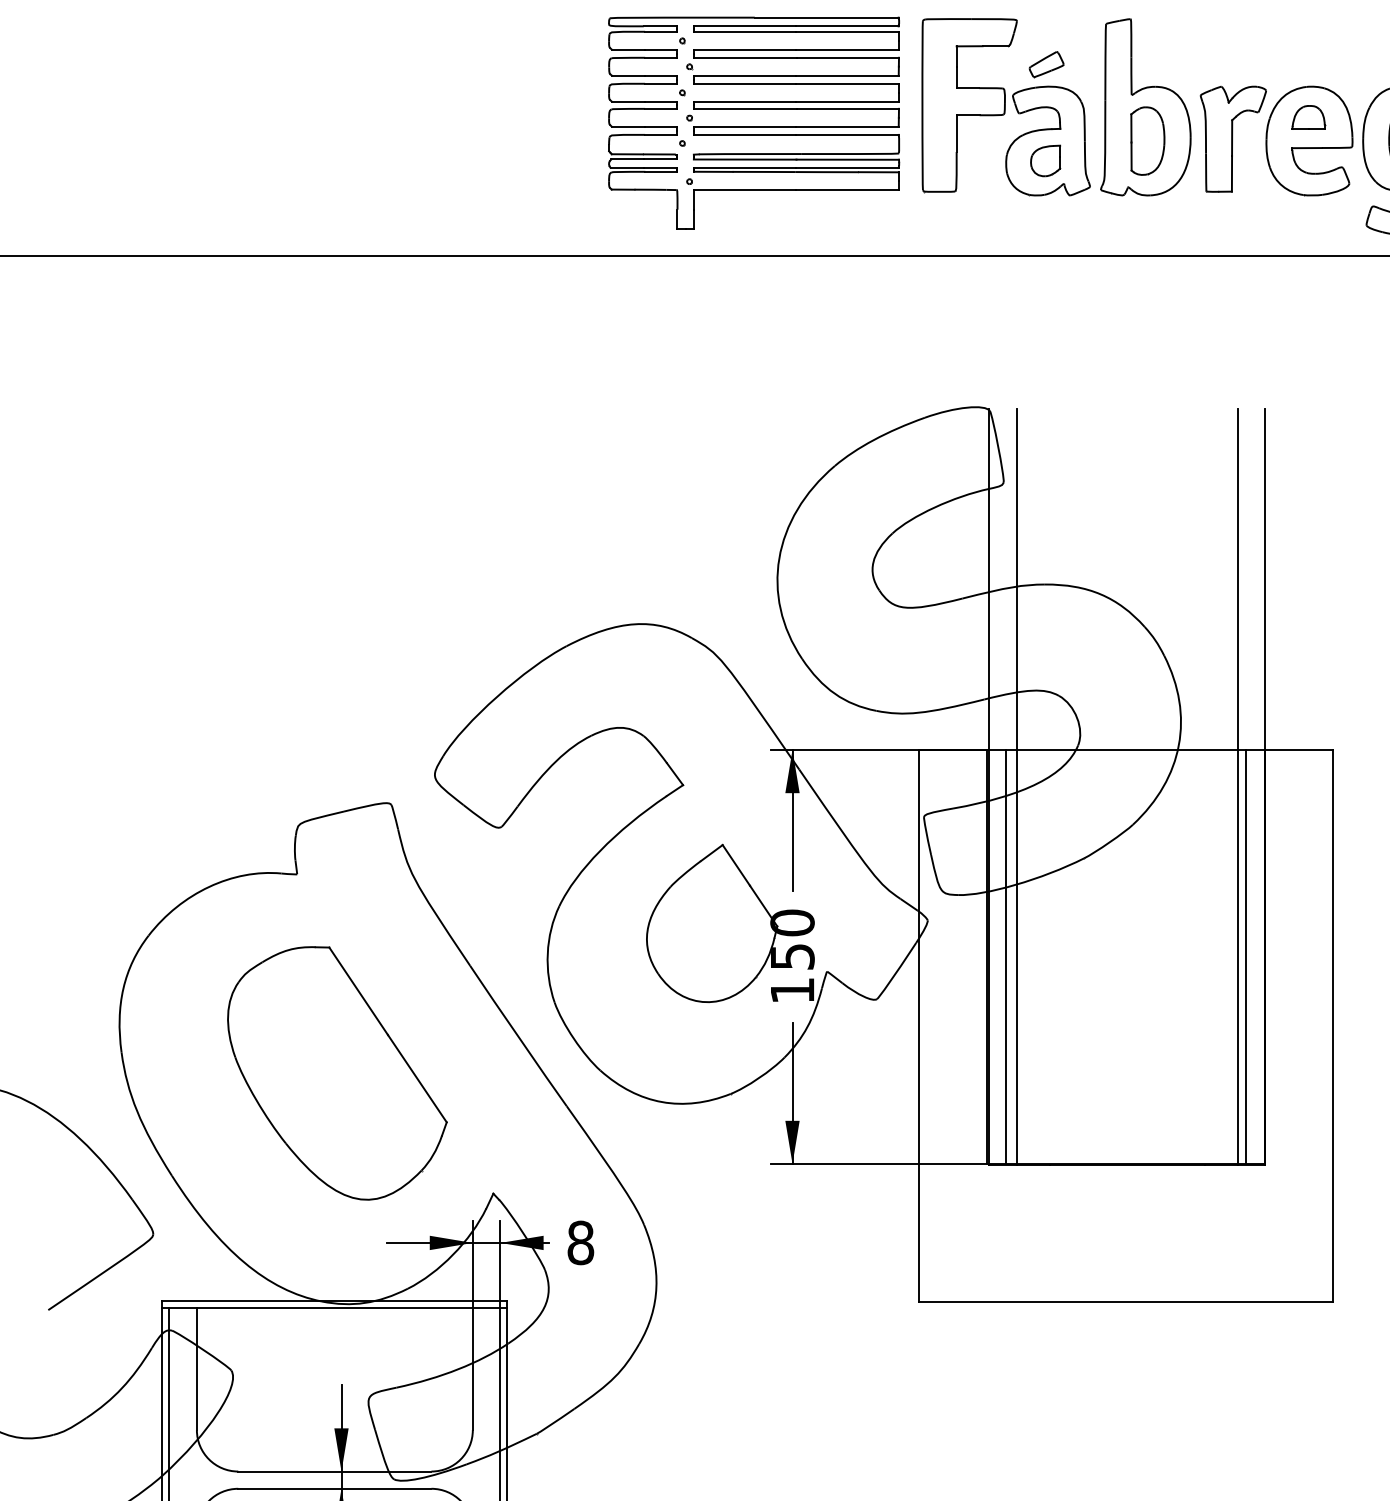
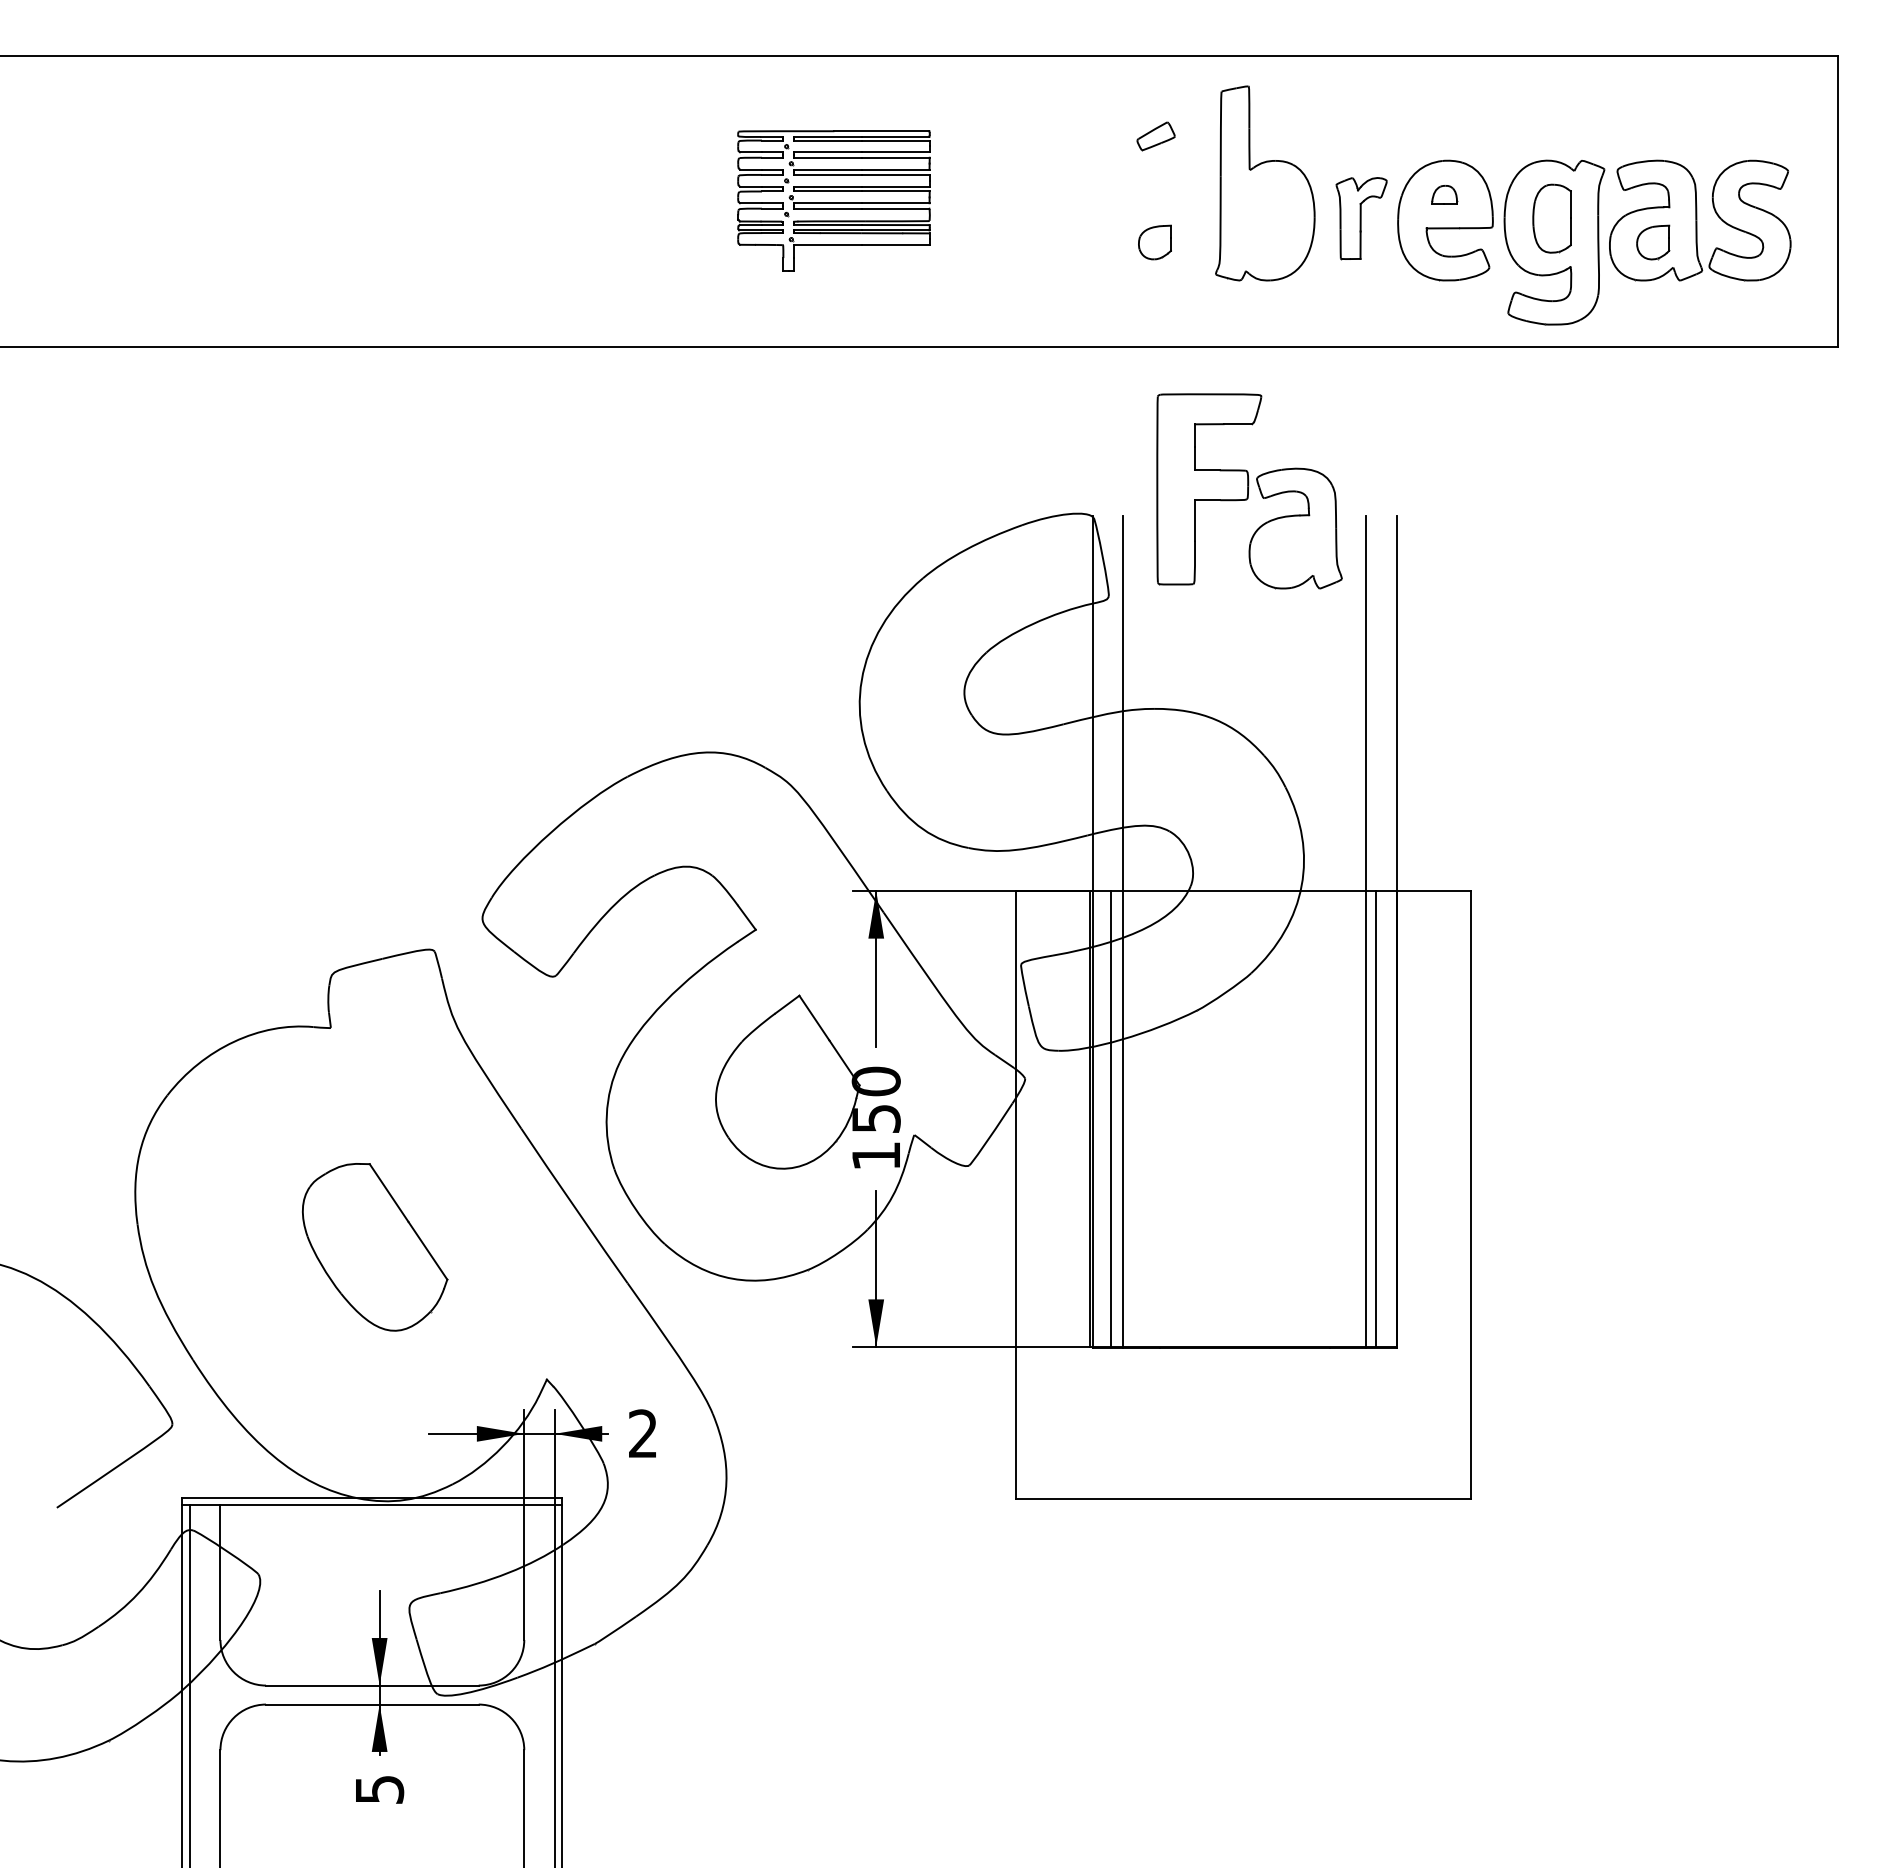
part: (1006, 107) -> (1249, 491), moved
part: (1308, 117) -> (1444, 194), size x0.7
part: (753, 122) -> (833, 200), size x0.6
part: (1233, 139) -> (1361, 218), size x0.7
part: (1147, 140) -> (1267, 220), removed
part: (336, 1073) -> (374, 1247), size x0.6
text: (580, 1242) -> (642, 1433), 8 -> 2

